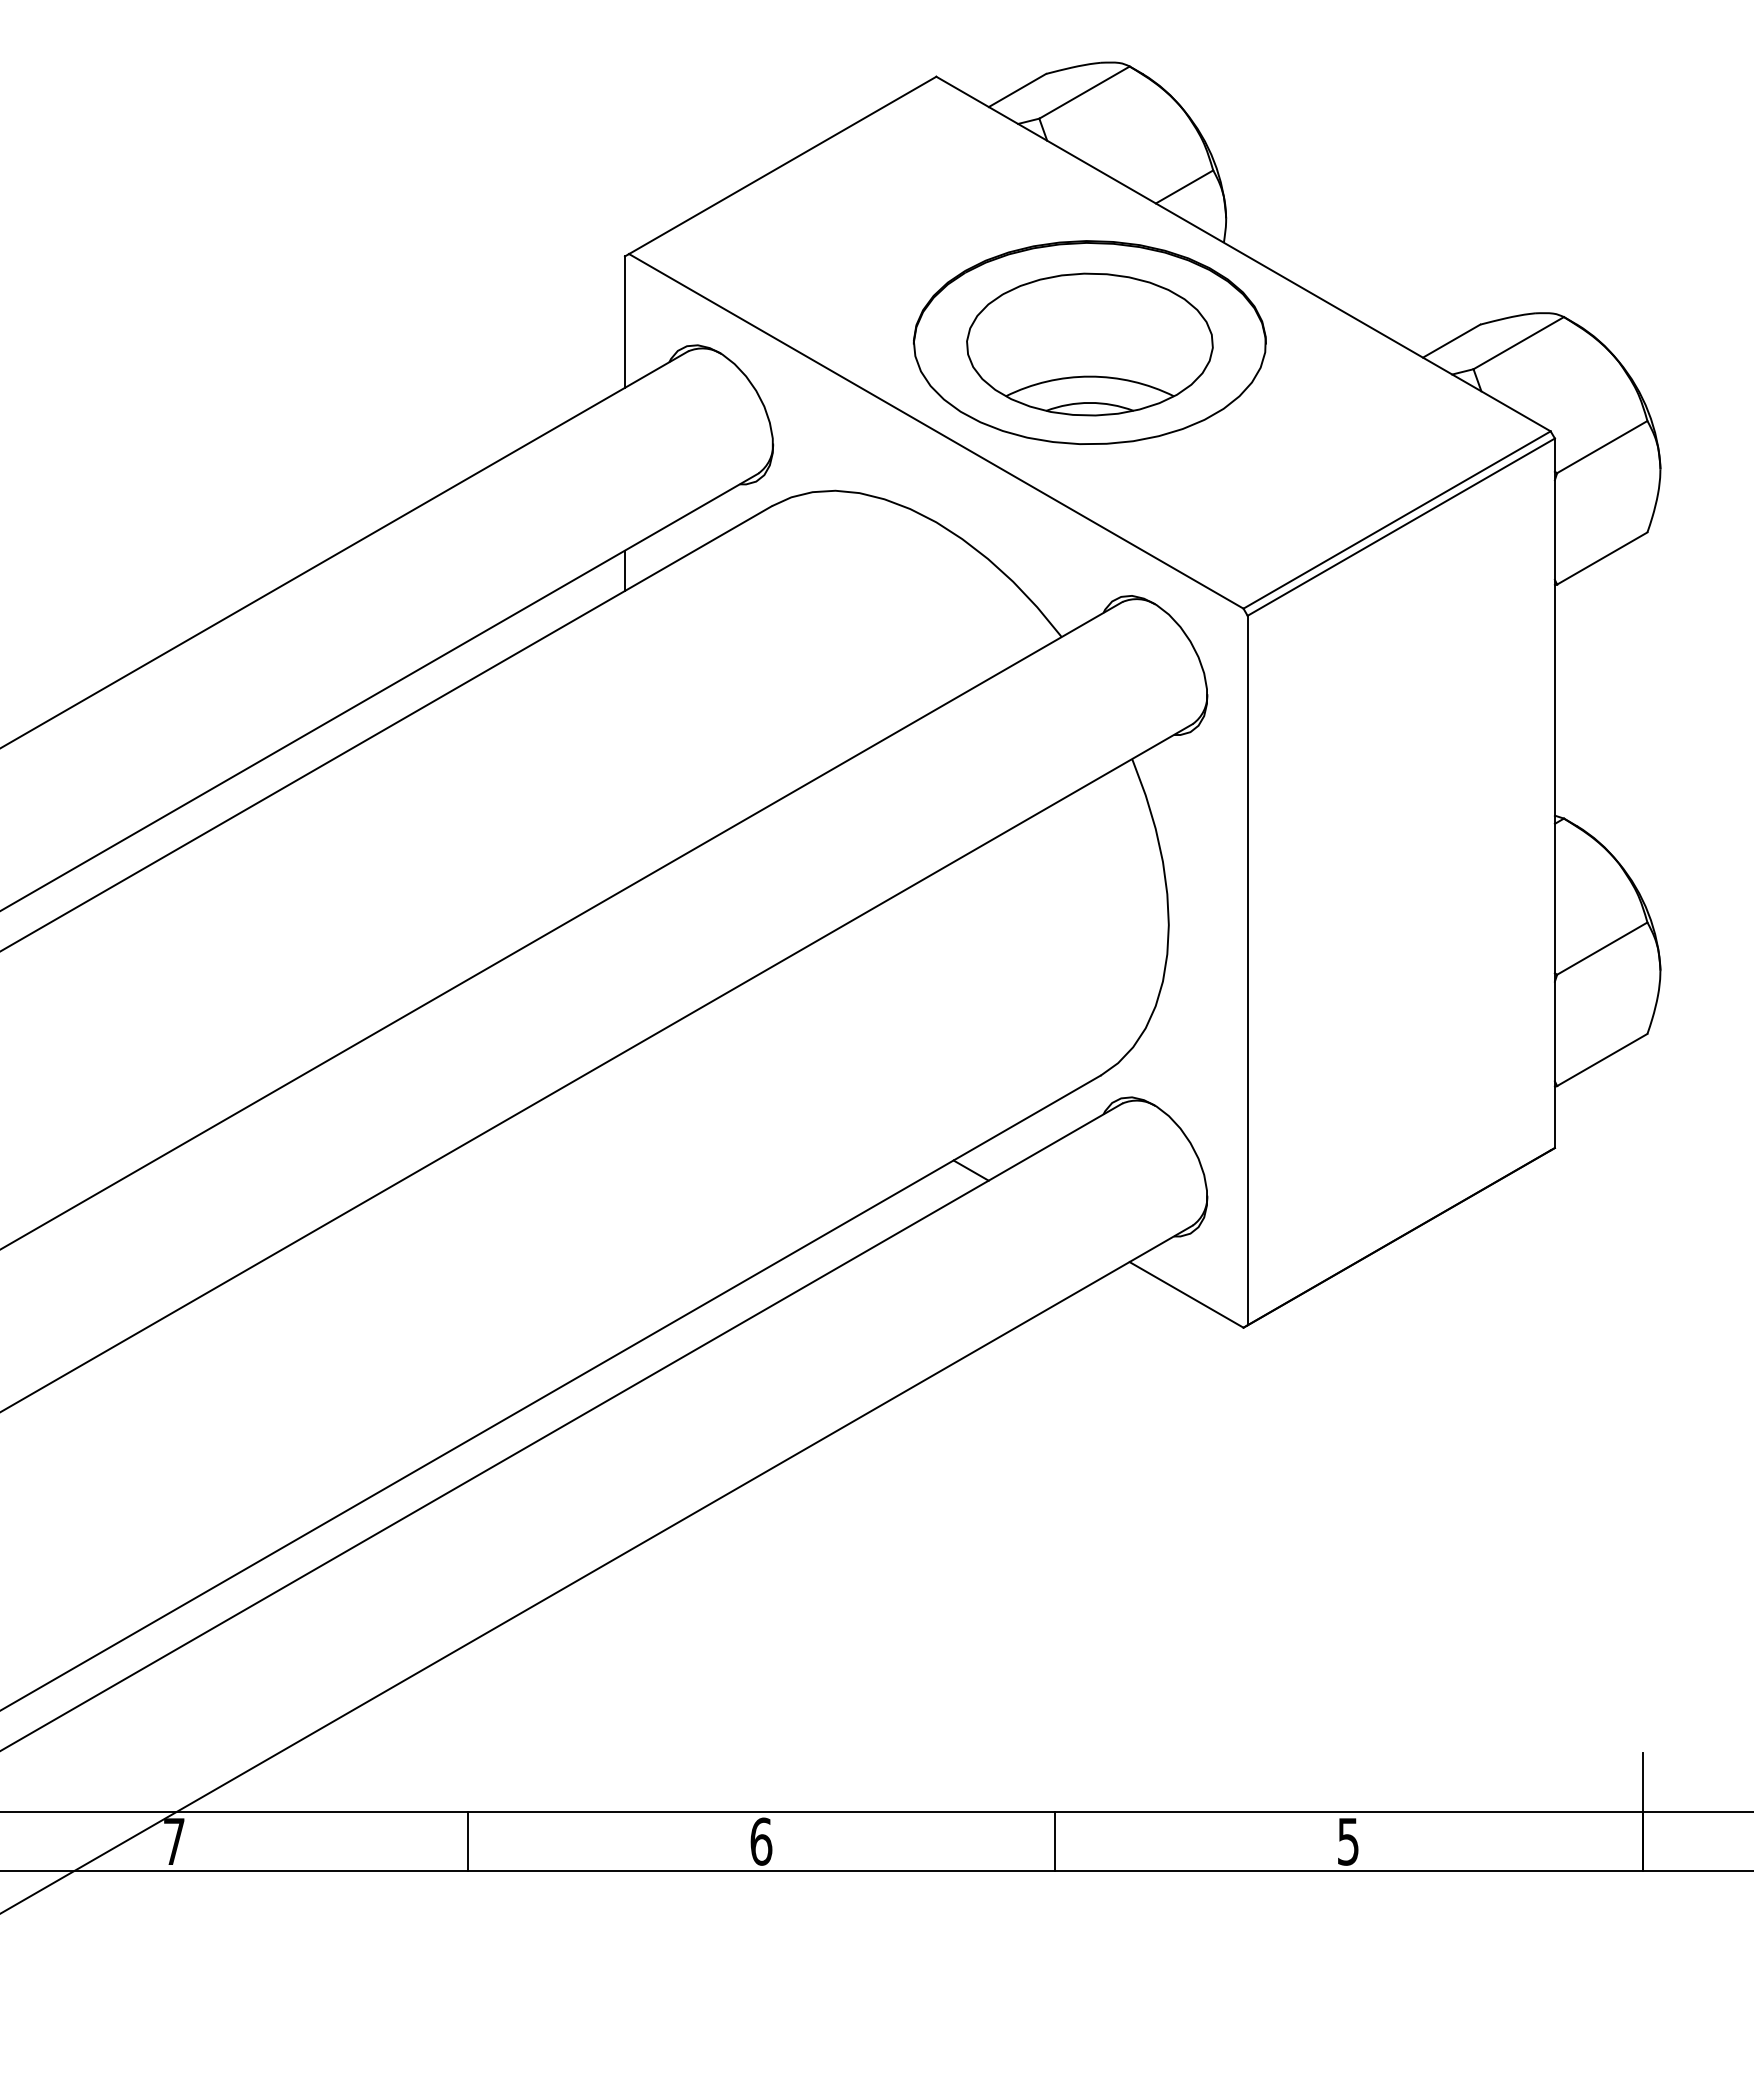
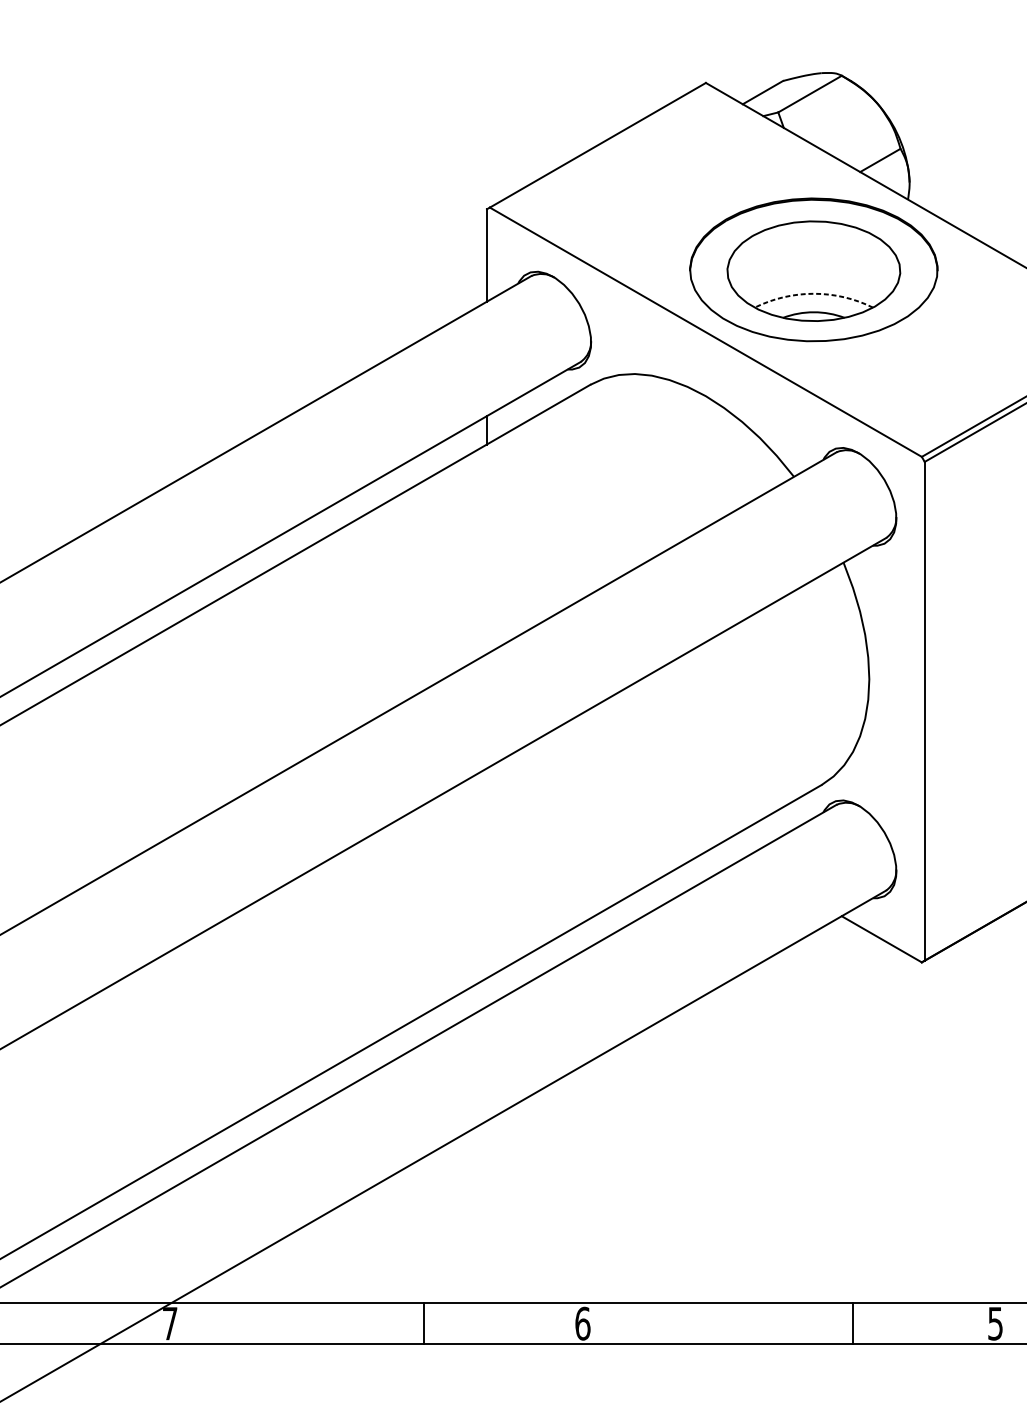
arc: (1089, 376) -> (813, 293), solid -> dashed
line: (970, 1170) -> (729, 851), removed
line: (468, 1841) -> (424, 1323), moved
line: (1055, 1841) -> (852, 1323), moved

